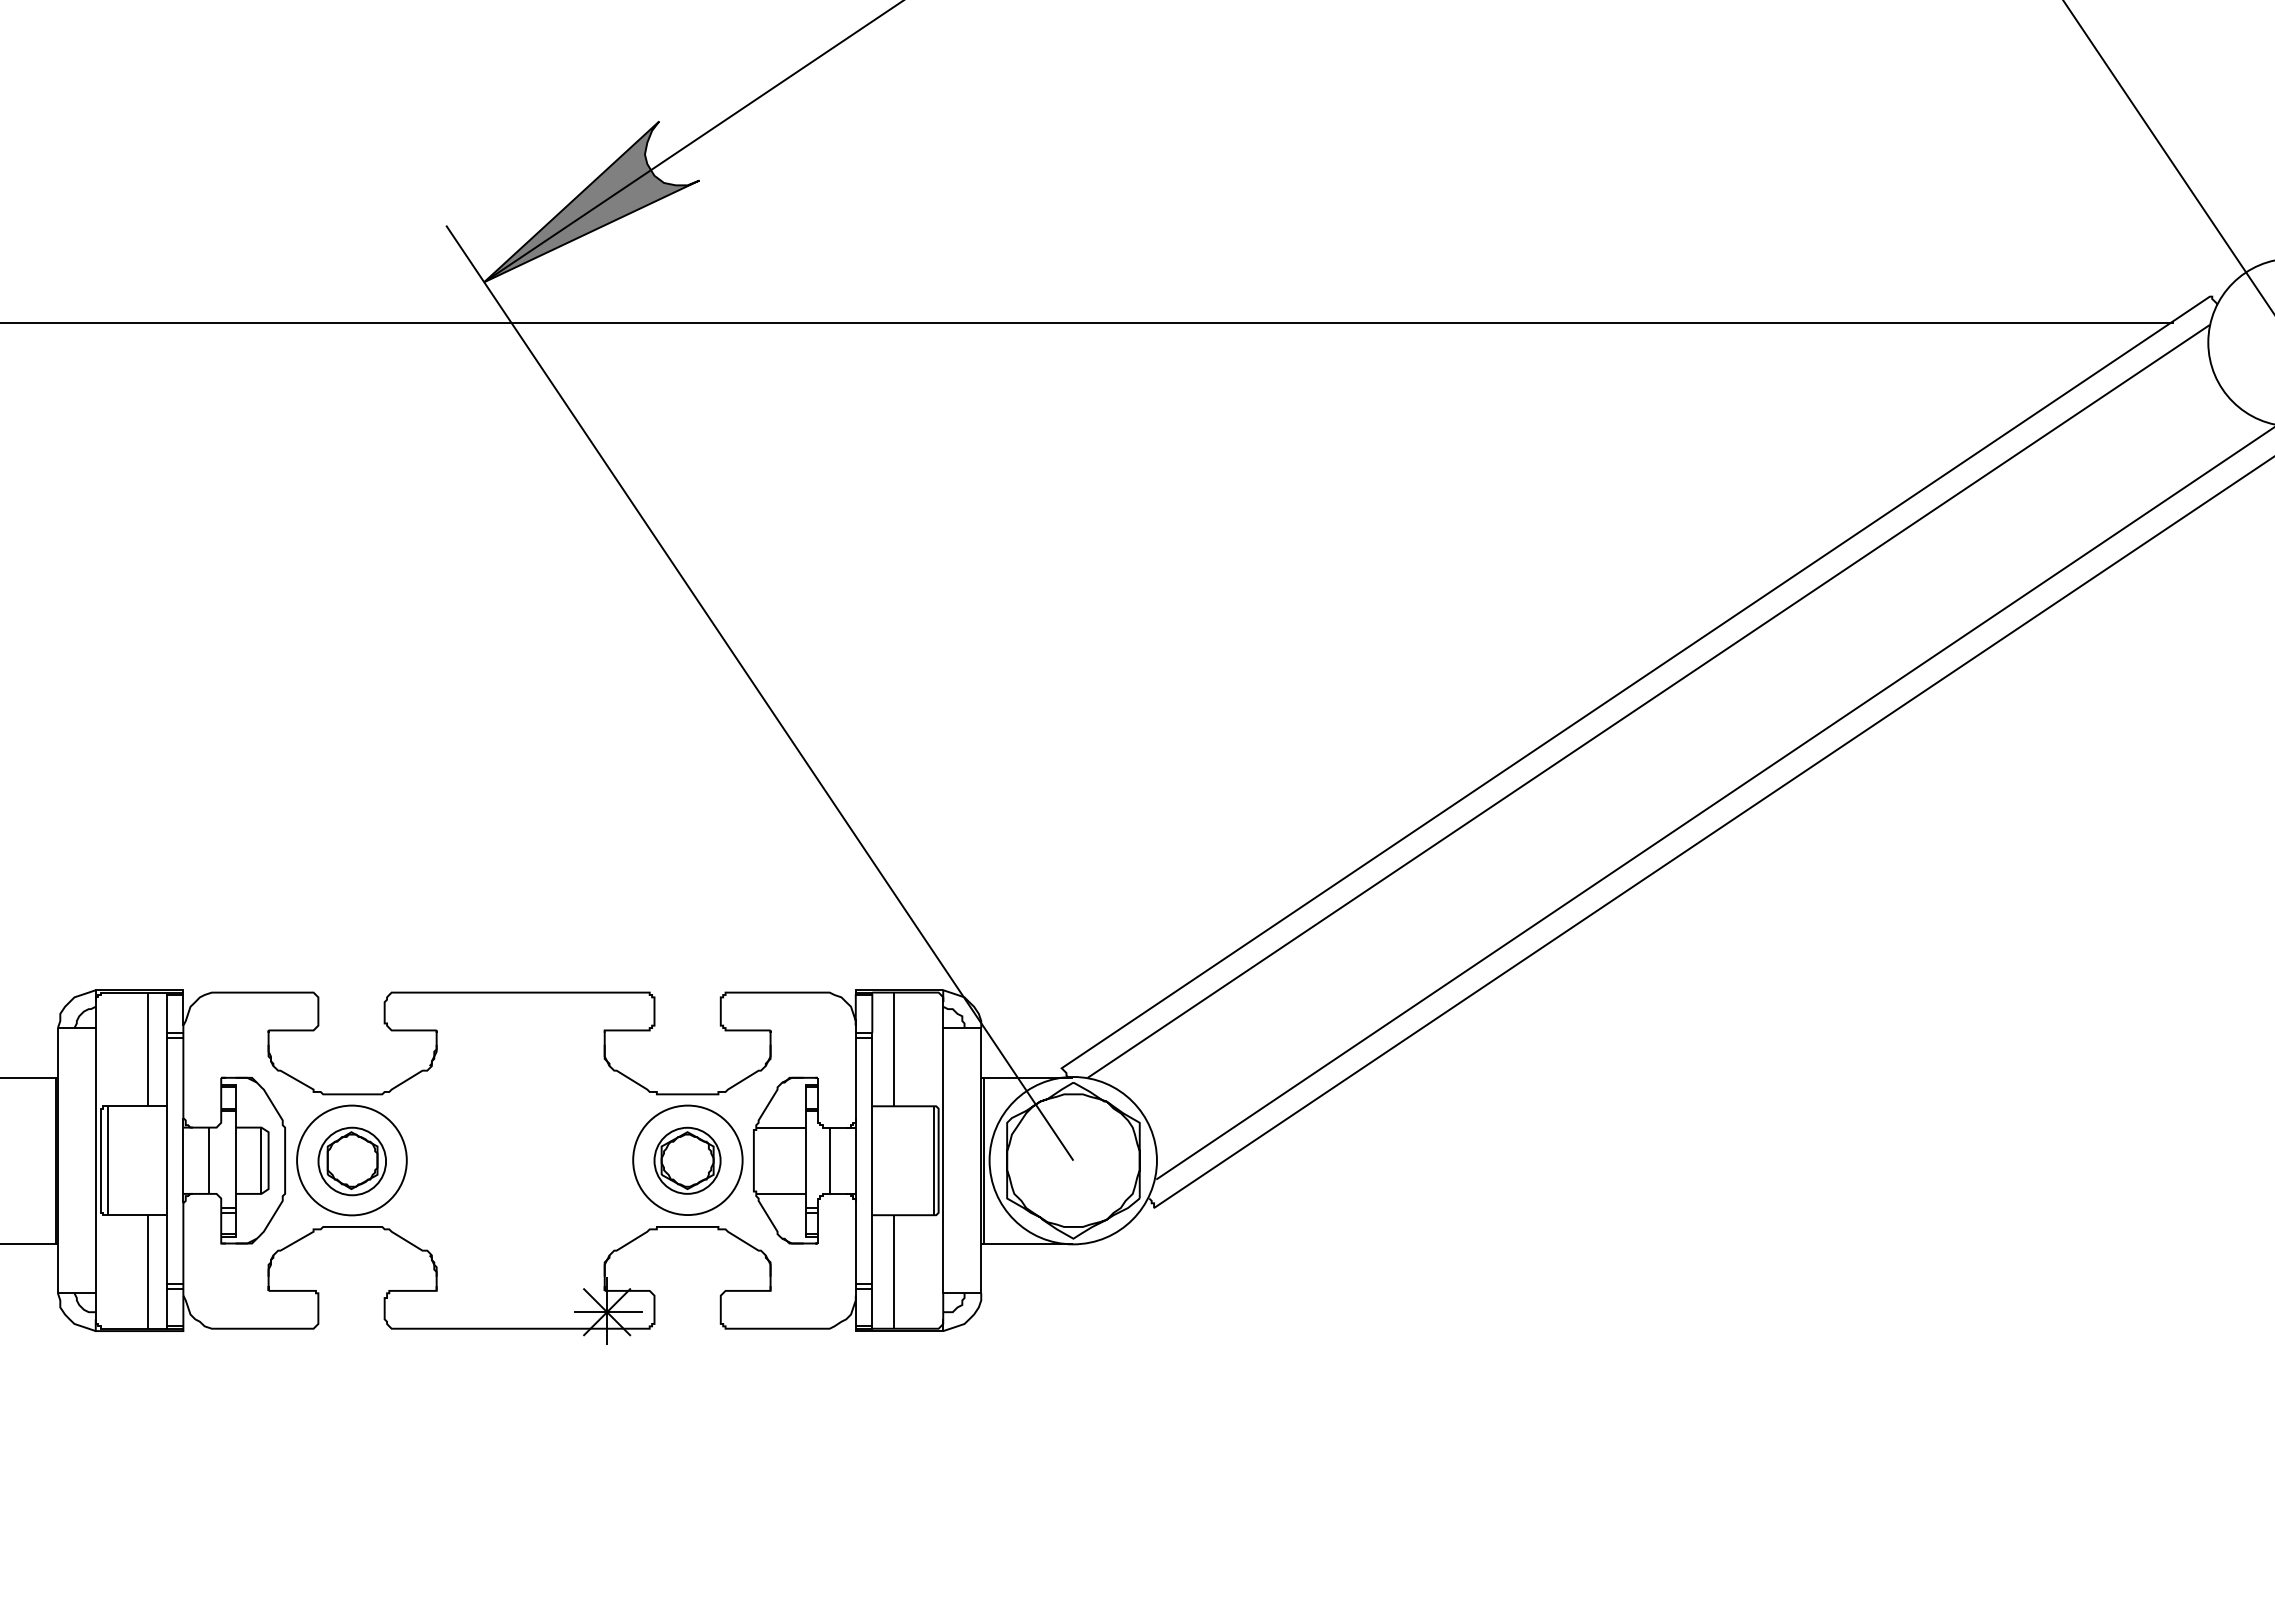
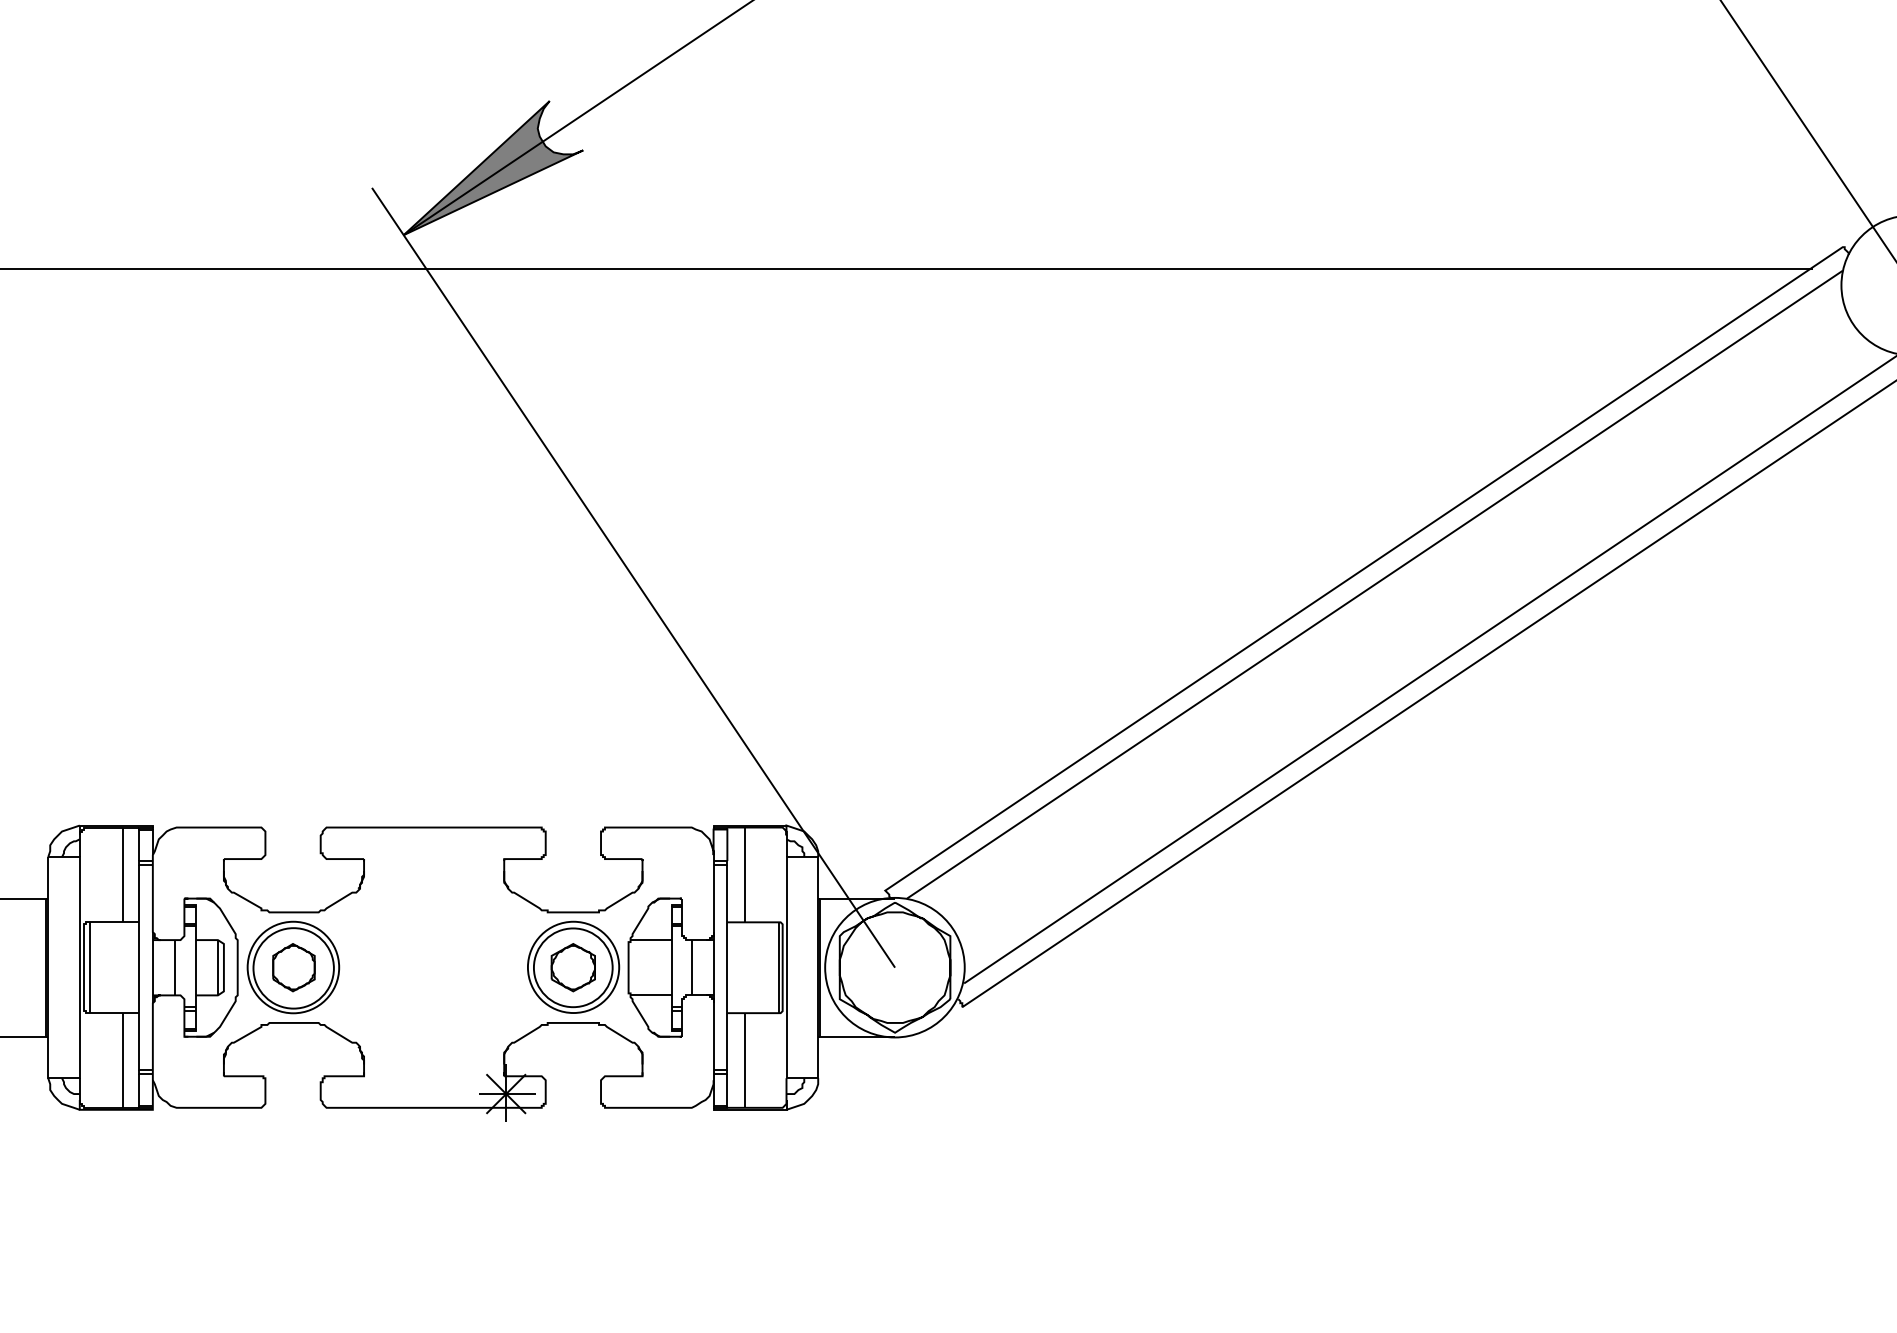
circle: (687, 1160) -> (573, 967), size x1.43
circle: (352, 1161) -> (293, 968), size x1.43

